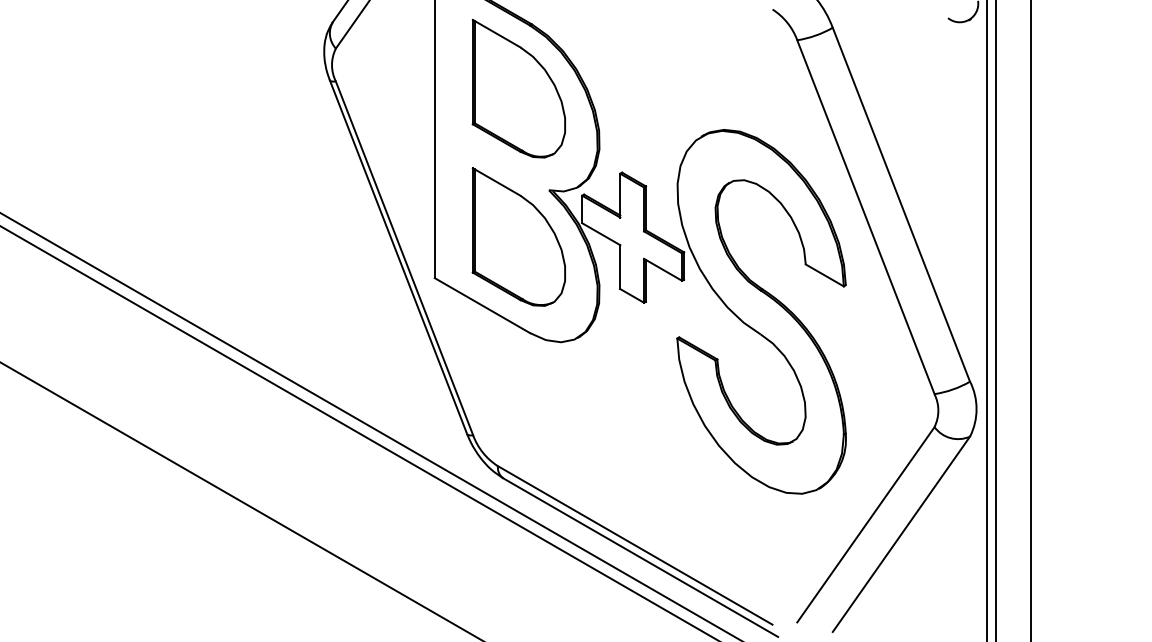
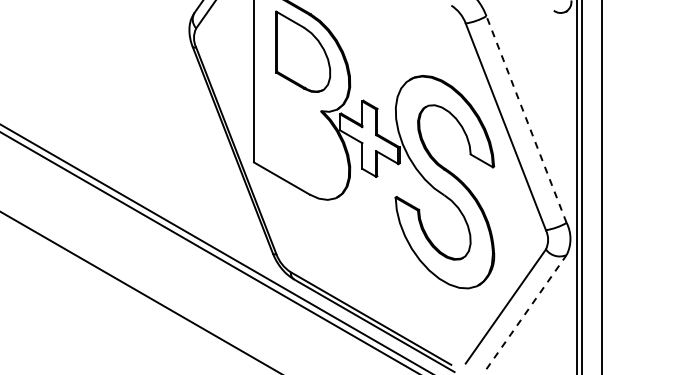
line: (901, 204) -> (526, 119), solid -> dashed
part: (517, 237) -> (302, 138), removed
line: (901, 535) -> (526, 312), solid -> dashed

